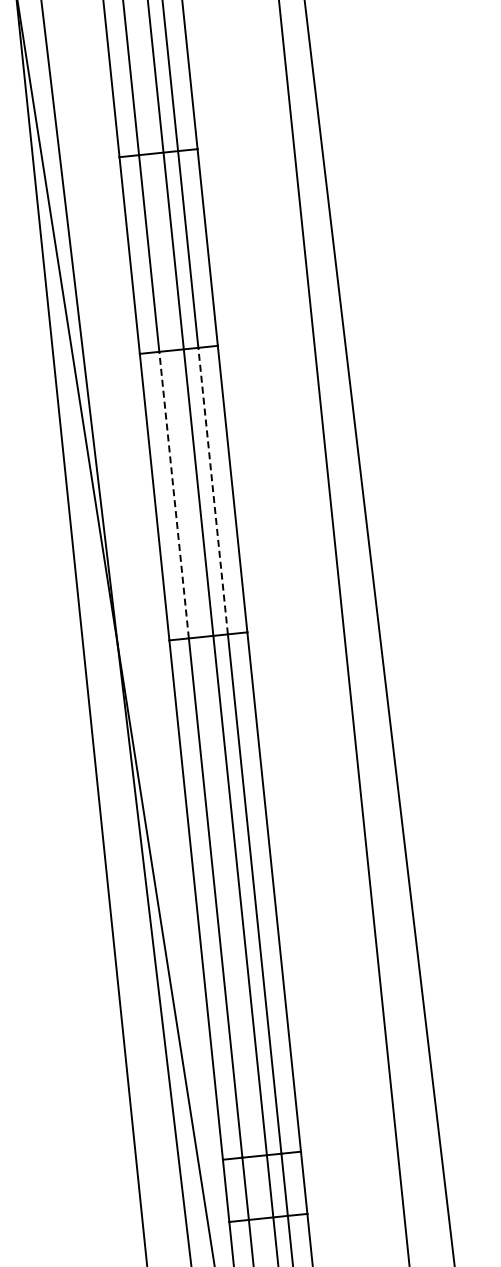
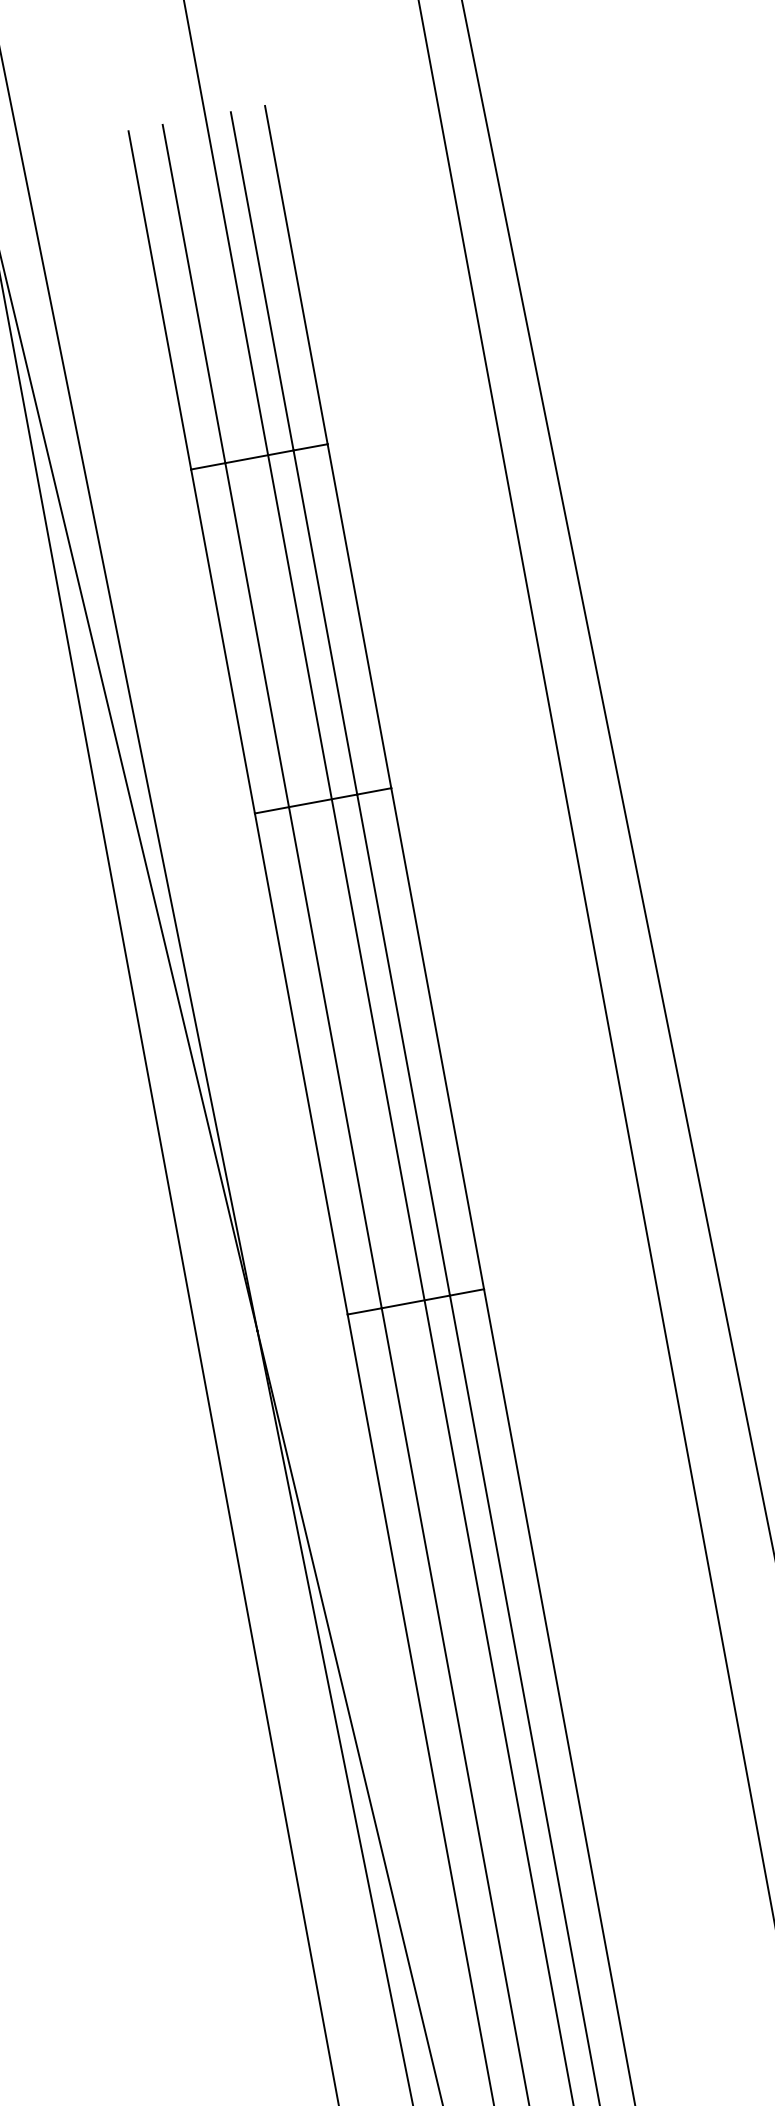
line: (213, 490) -> (404, 1043), dashed -> solid
line: (174, 494) -> (335, 1056), dashed -> solid

